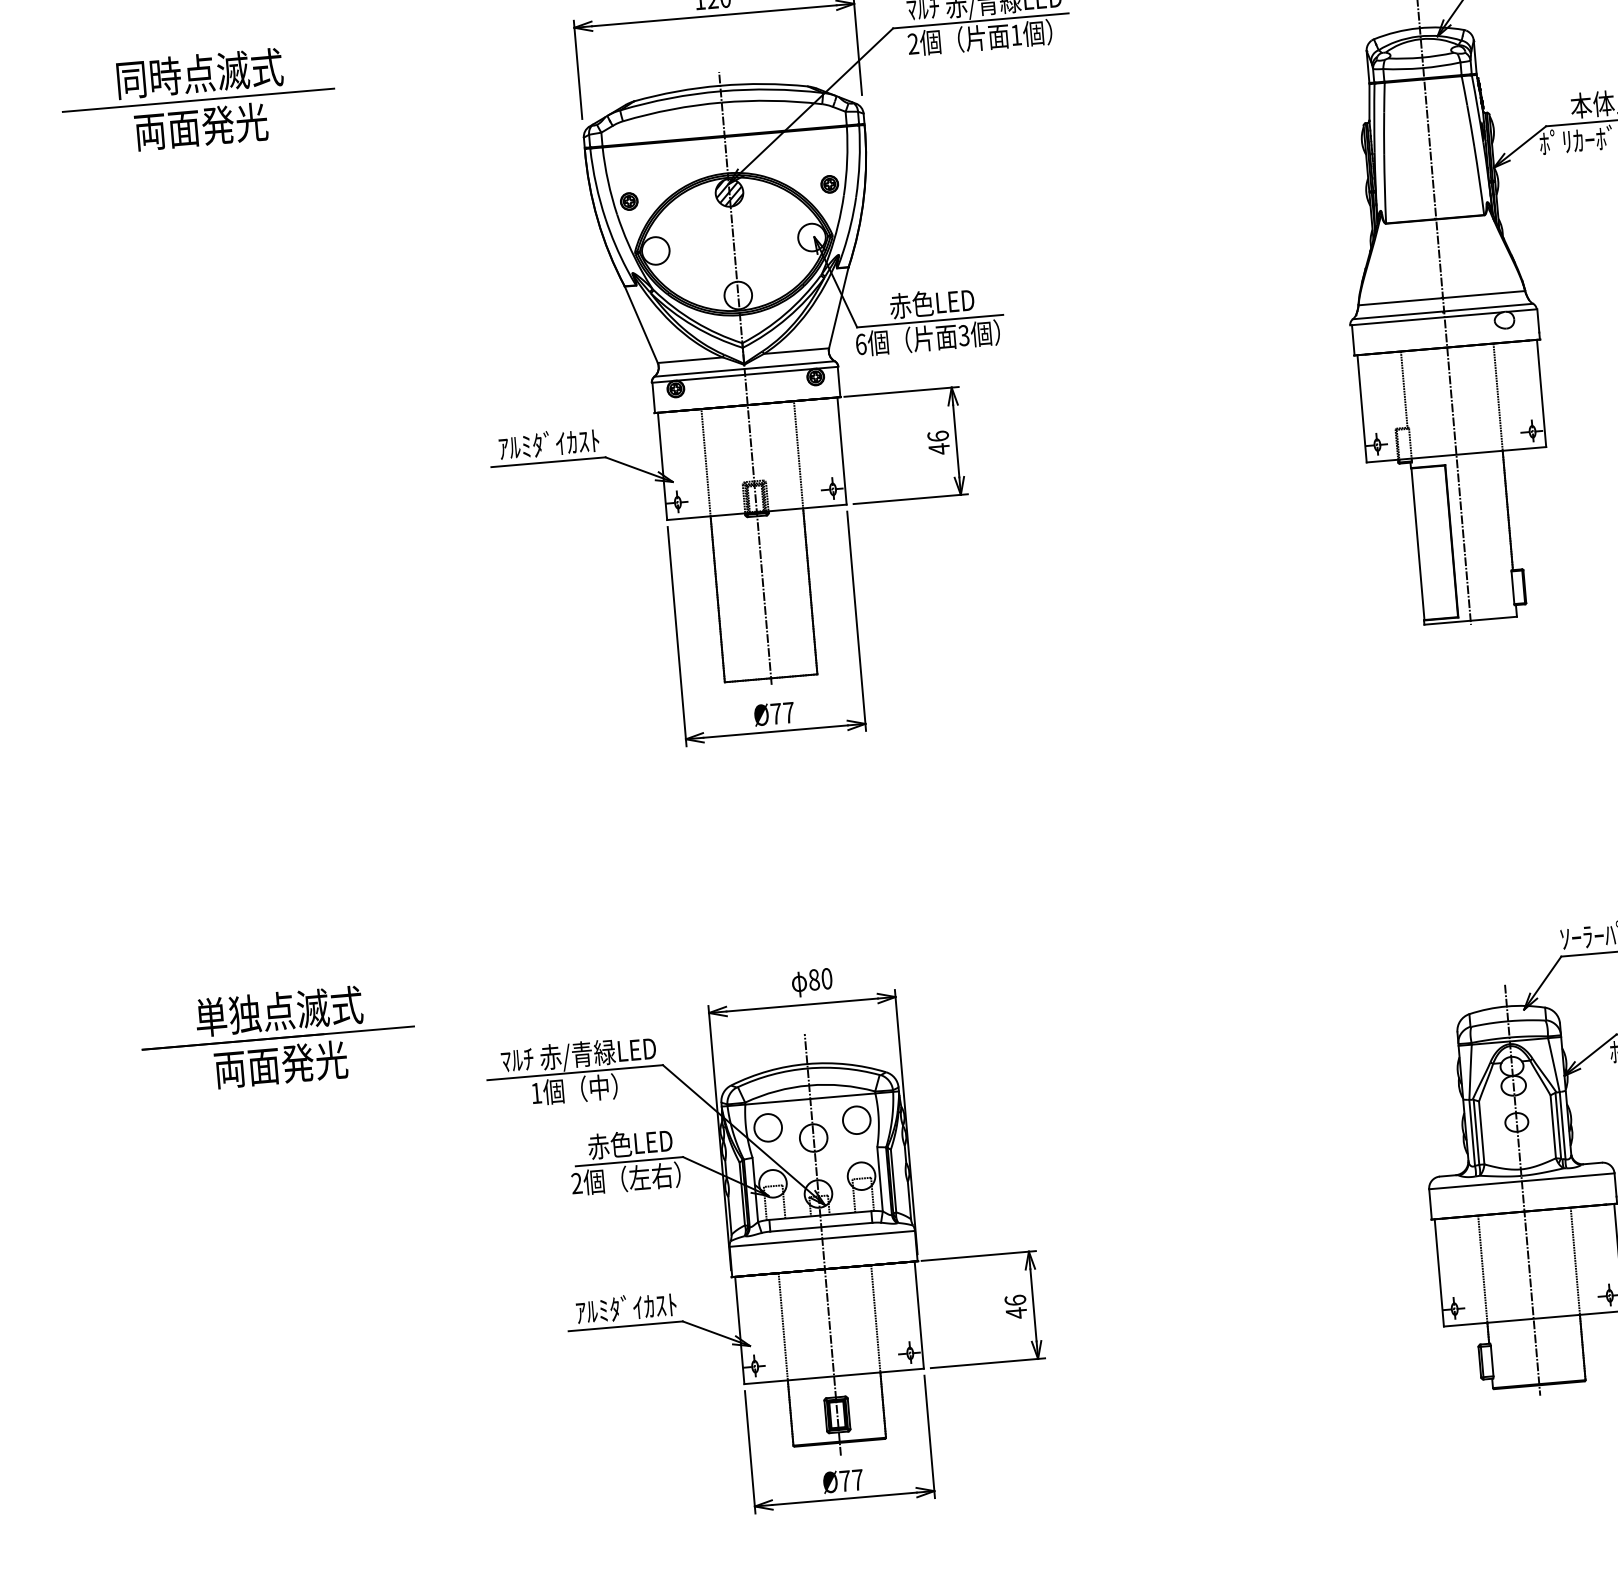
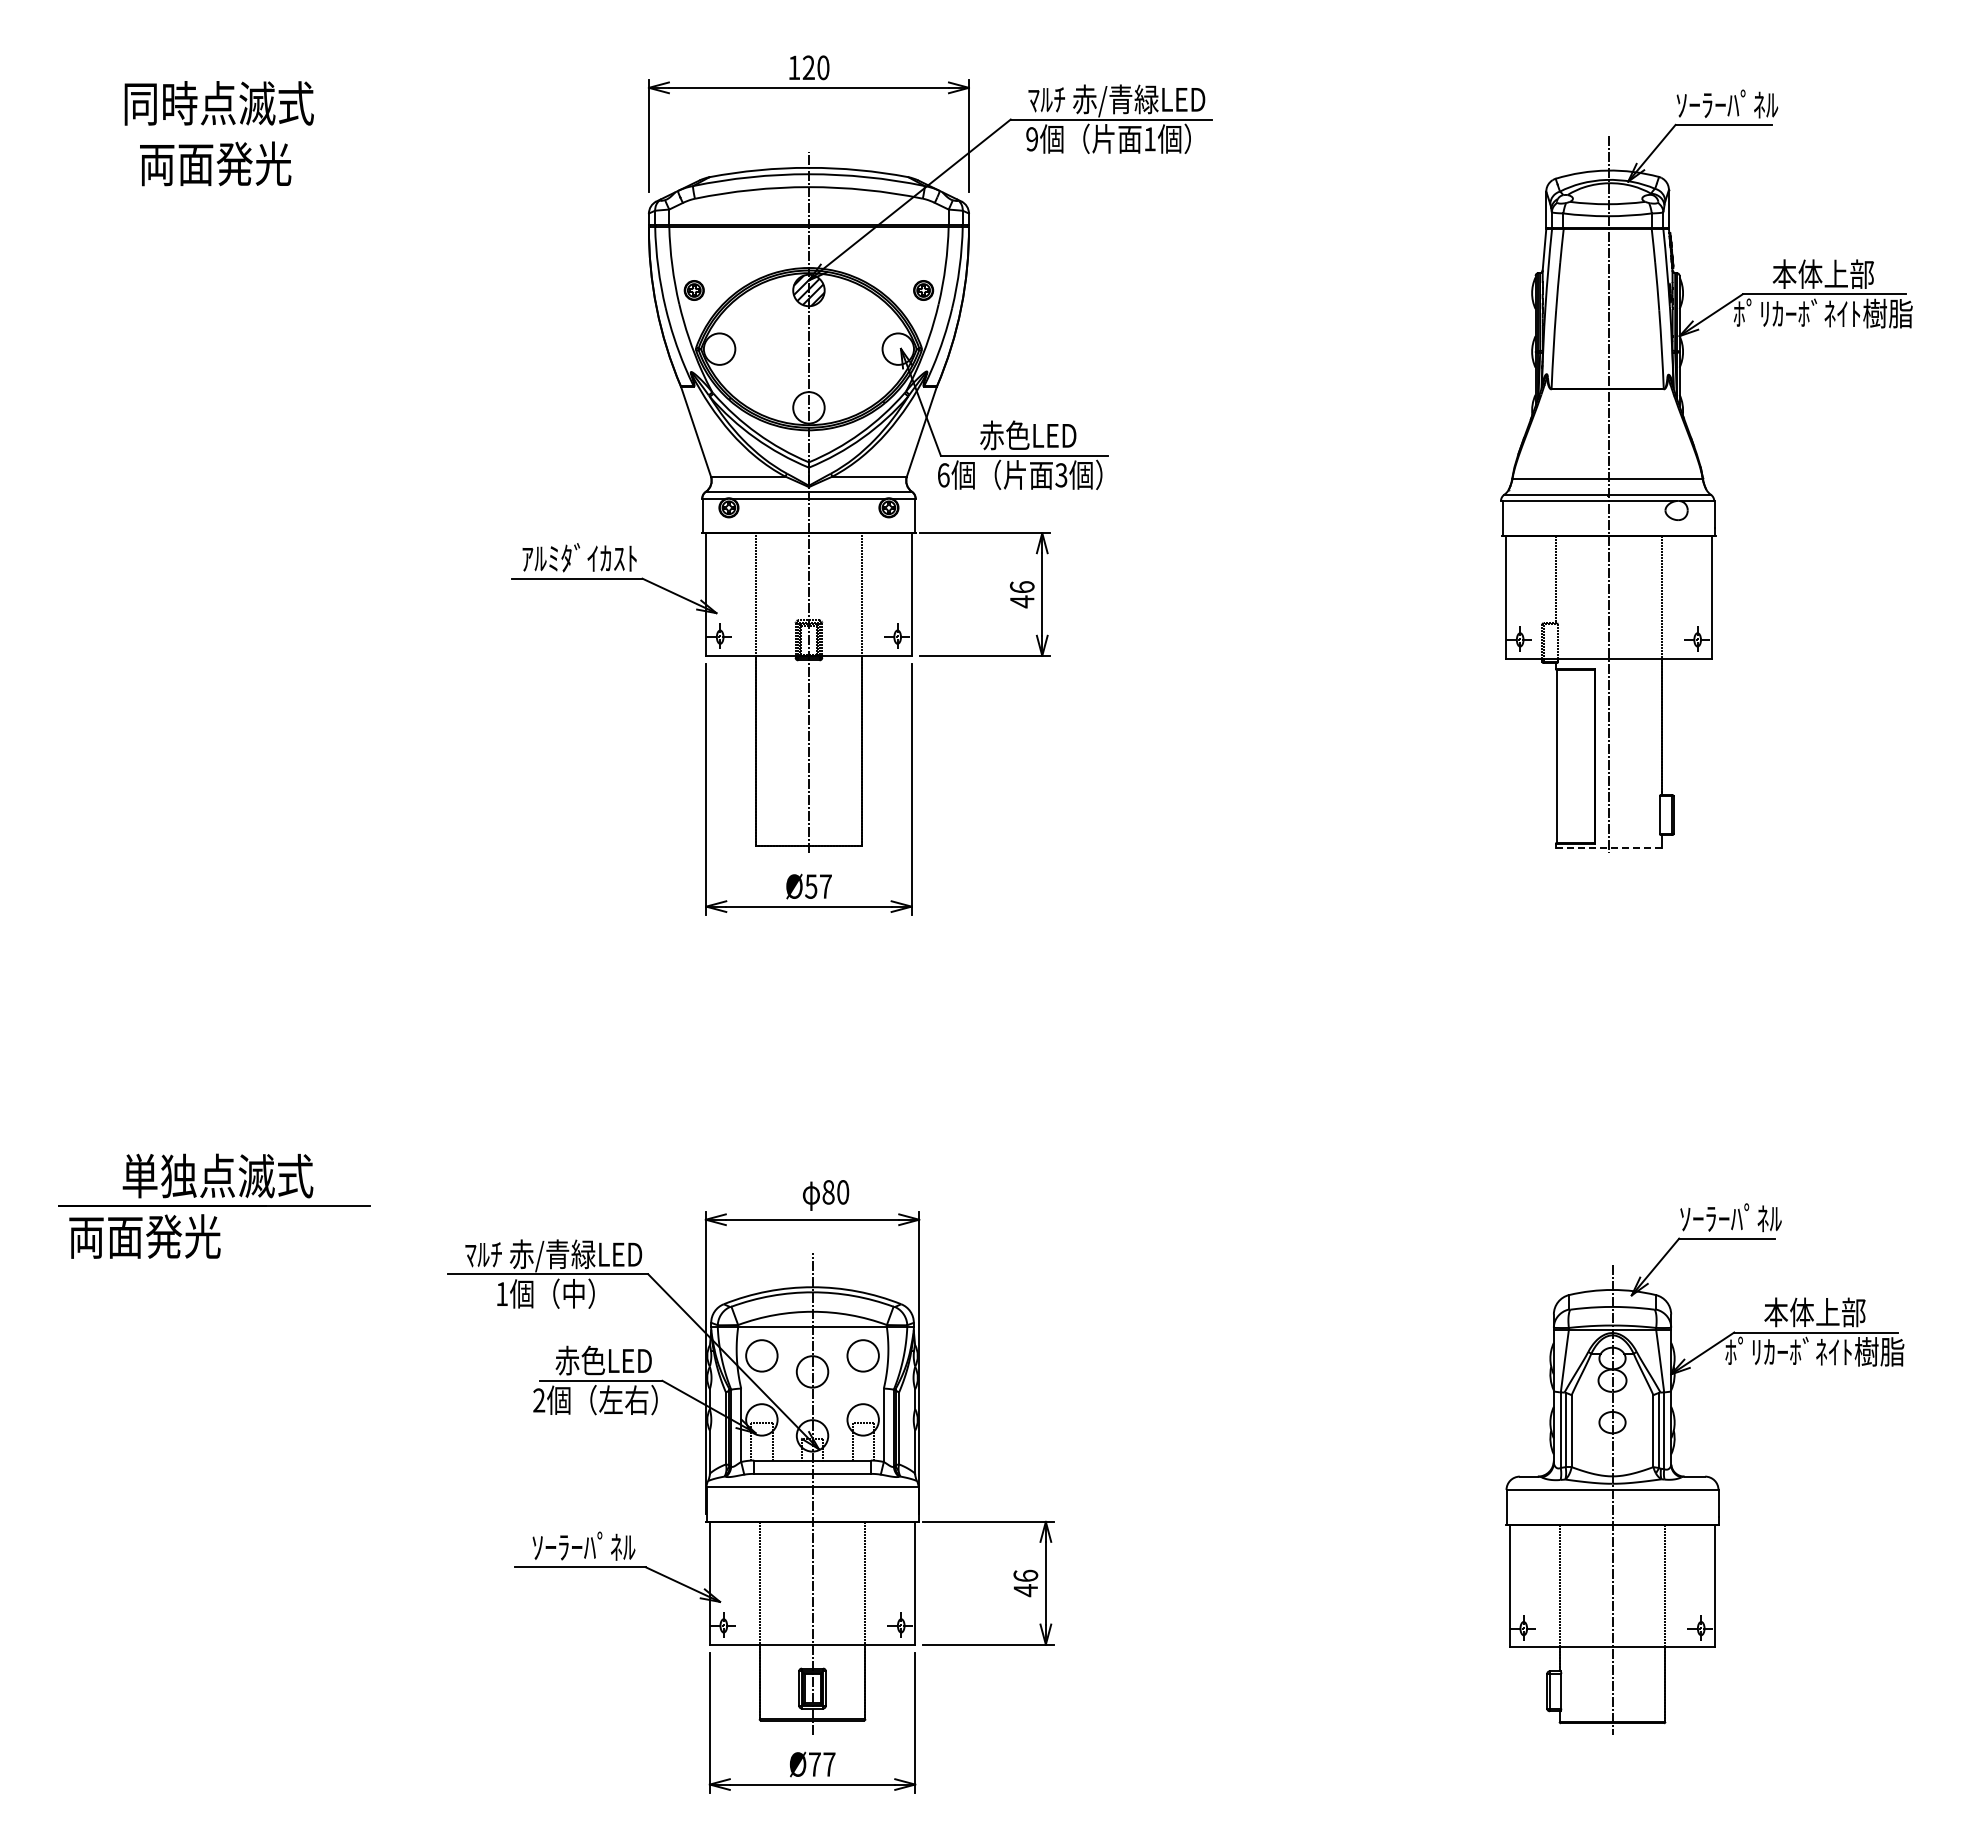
text: (913, 44) -> (1032, 139), 2 -> 9
line: (198, 100) -> (214, 133), removed
line: (1470, 620) -> (1608, 848), solid -> dashed
text: (776, 713) -> (811, 886), Ø77 -> Ø57
text: (280, 1064) -> (144, 1236), moved
text: (626, 1307) -> (583, 1546), ｱﾙﾐﾀﾞｲｶｽﾄ -> ｿｰﾗｰﾊﾟﾈﾙ

